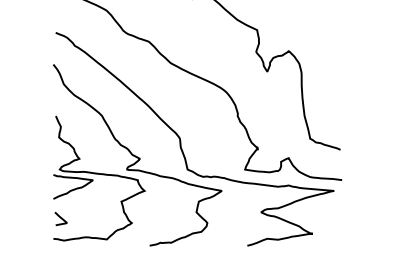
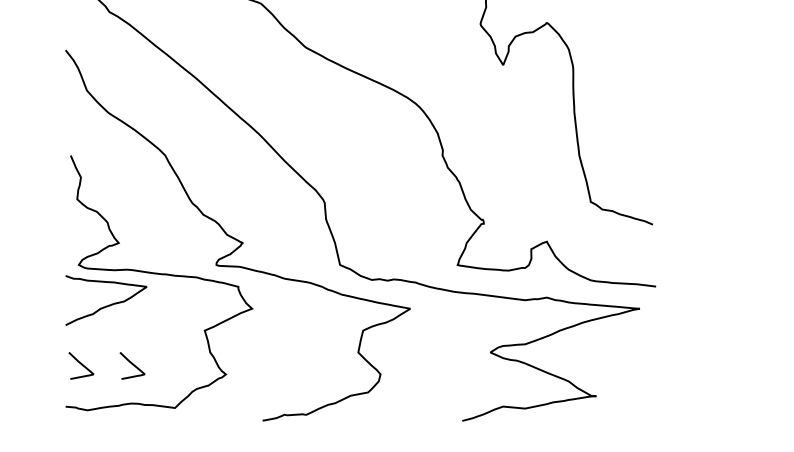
curve: (85, 218) -> (131, 365), added

